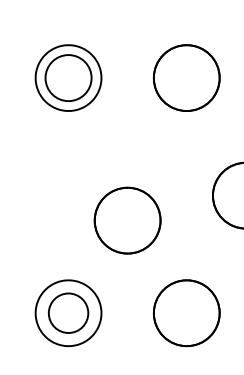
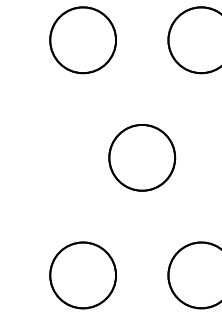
circle: (68, 78) -> (83, 40), size x1.43
part: (127, 220) -> (142, 157), moved
circle: (68, 313) -> (83, 275), size x1.67

